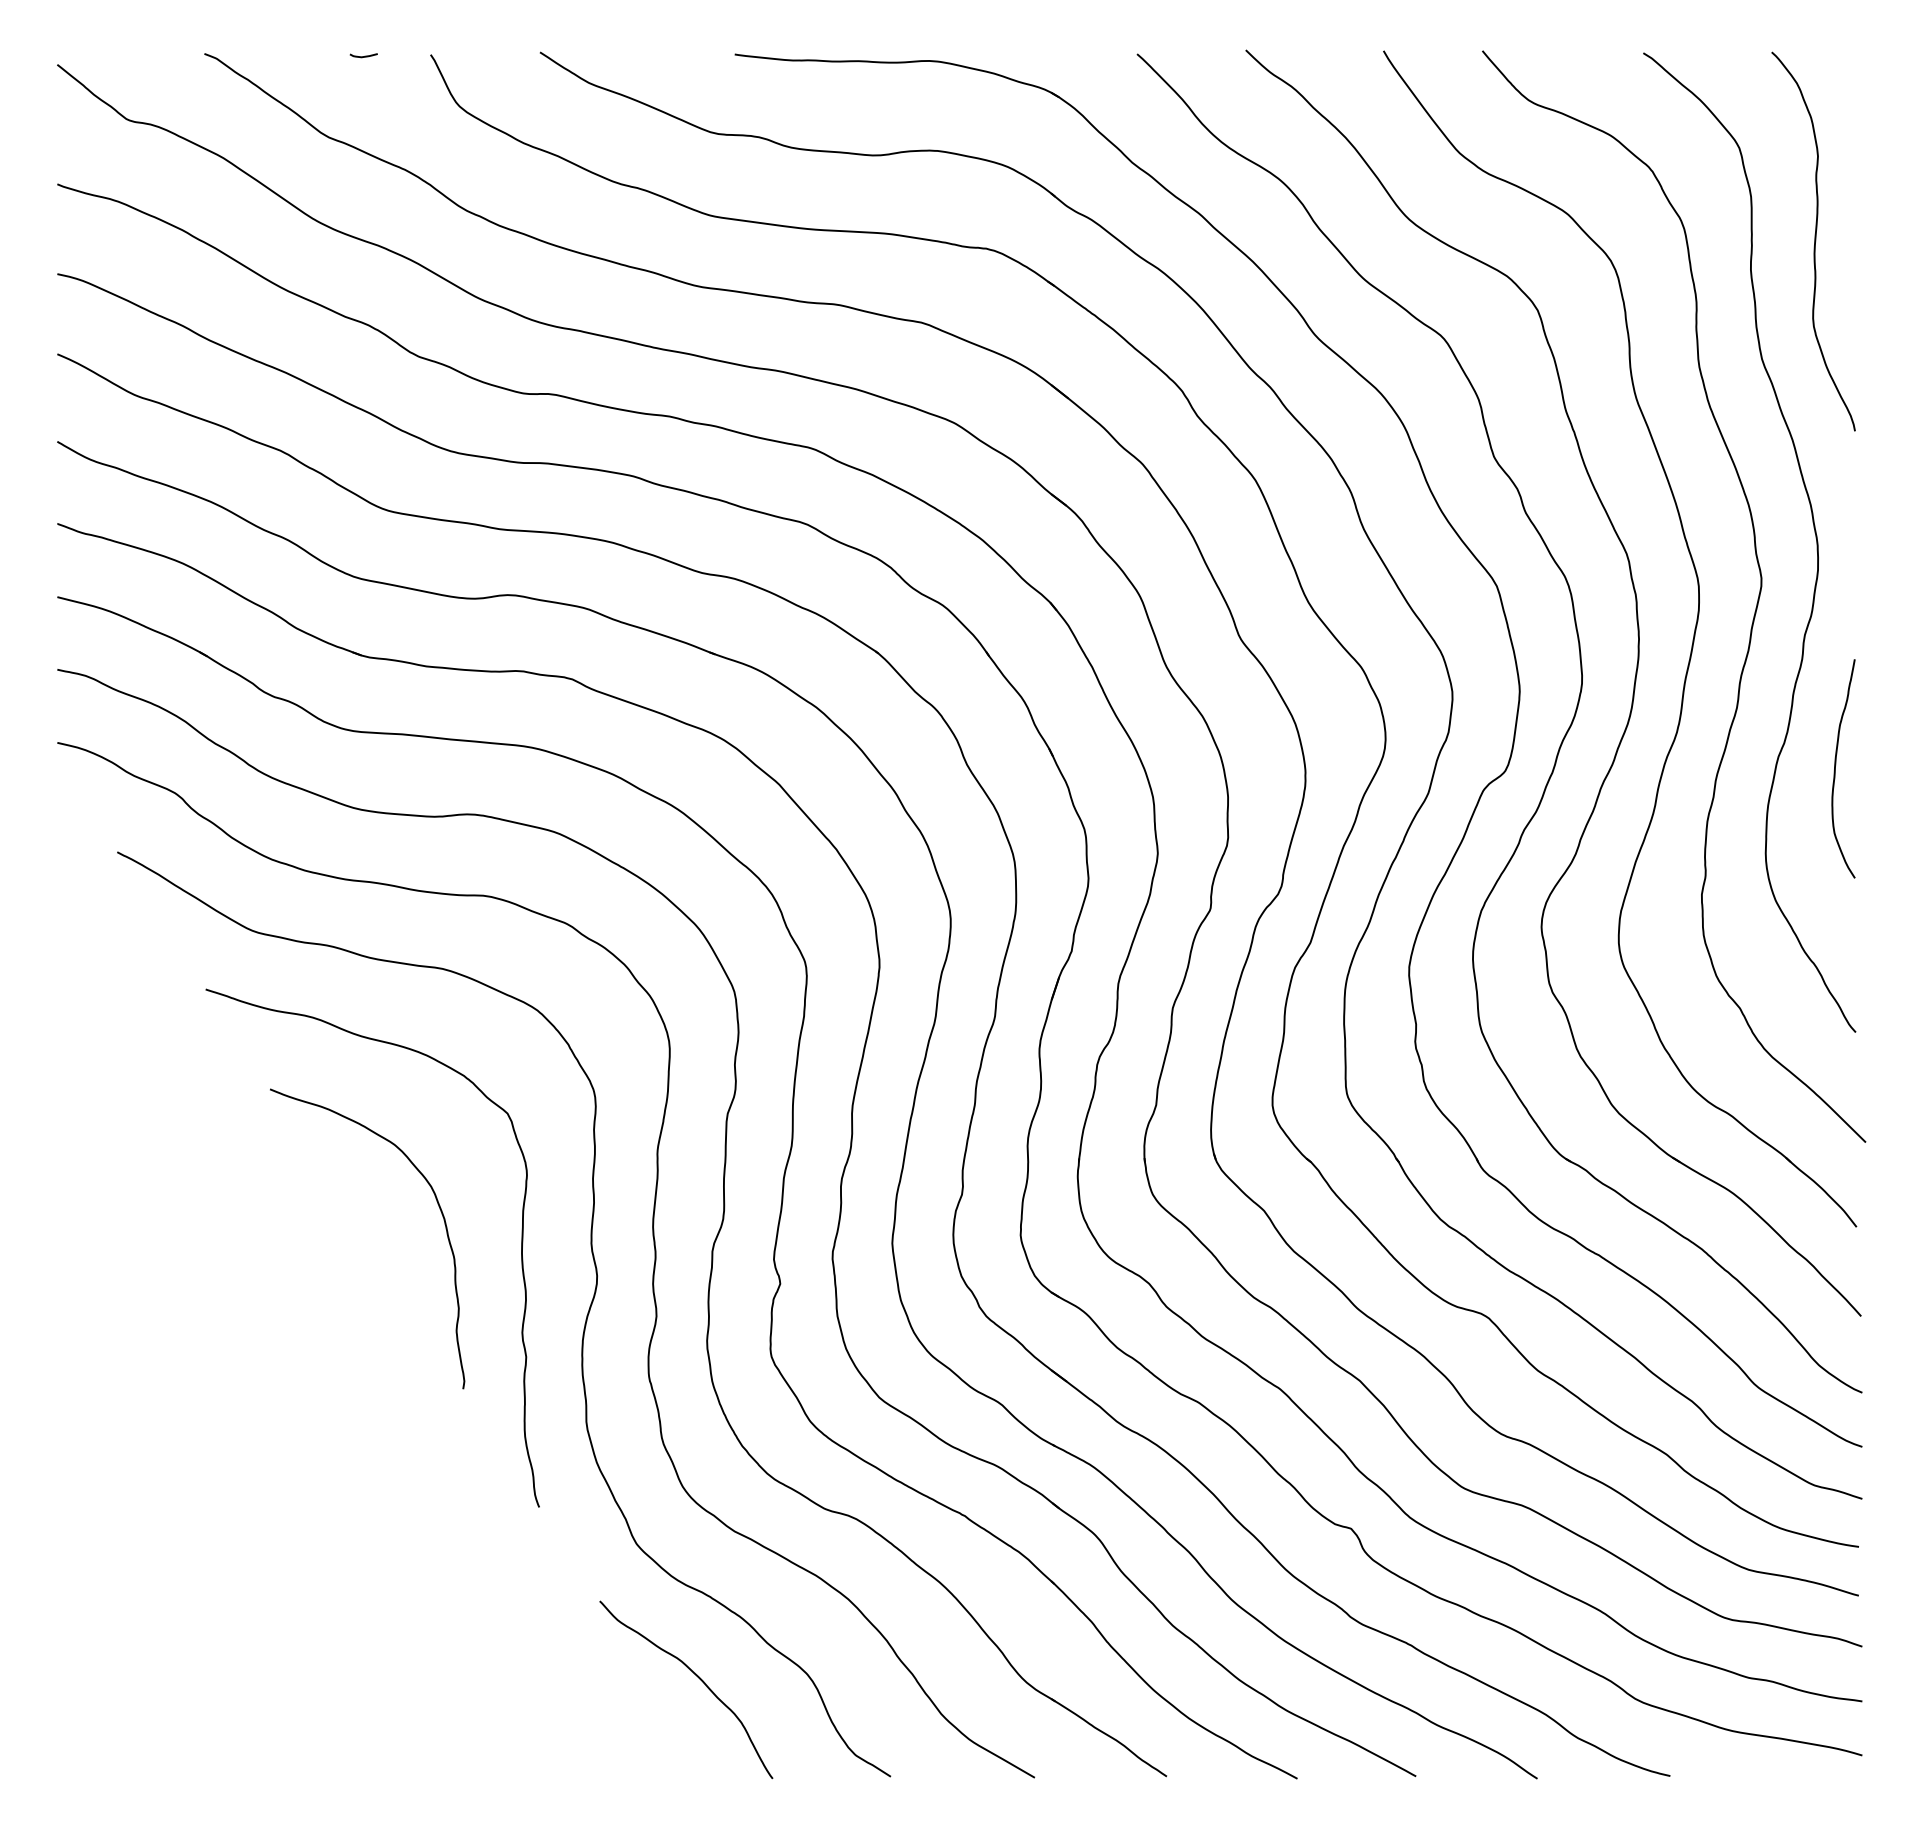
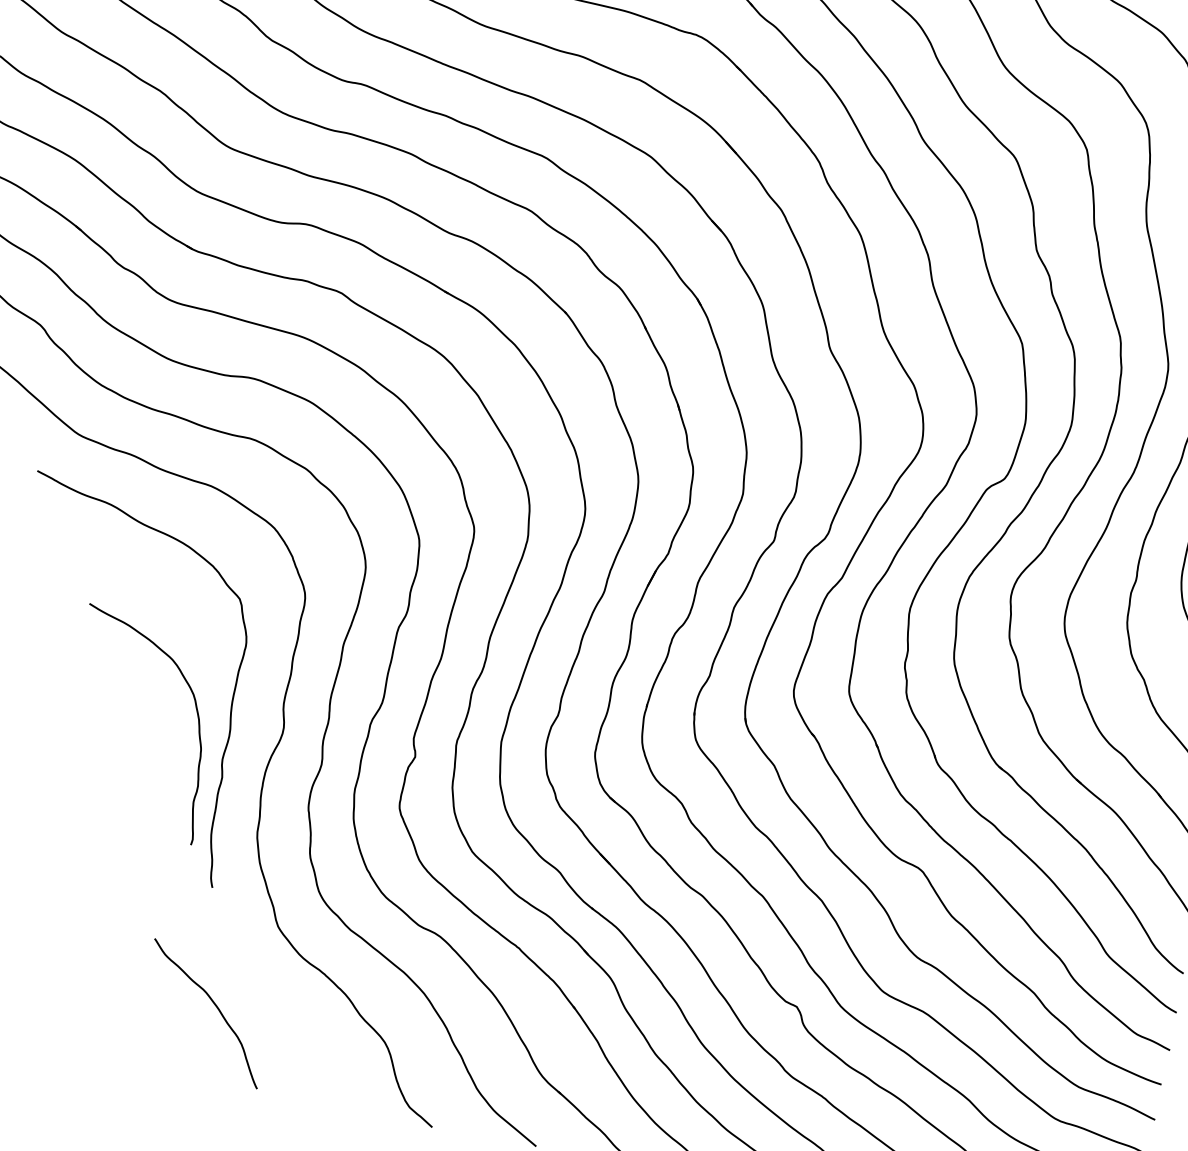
curve: (439, 1209) -> (196, 712), moved
curve: (697, 1677) -> (215, 1006), moved

